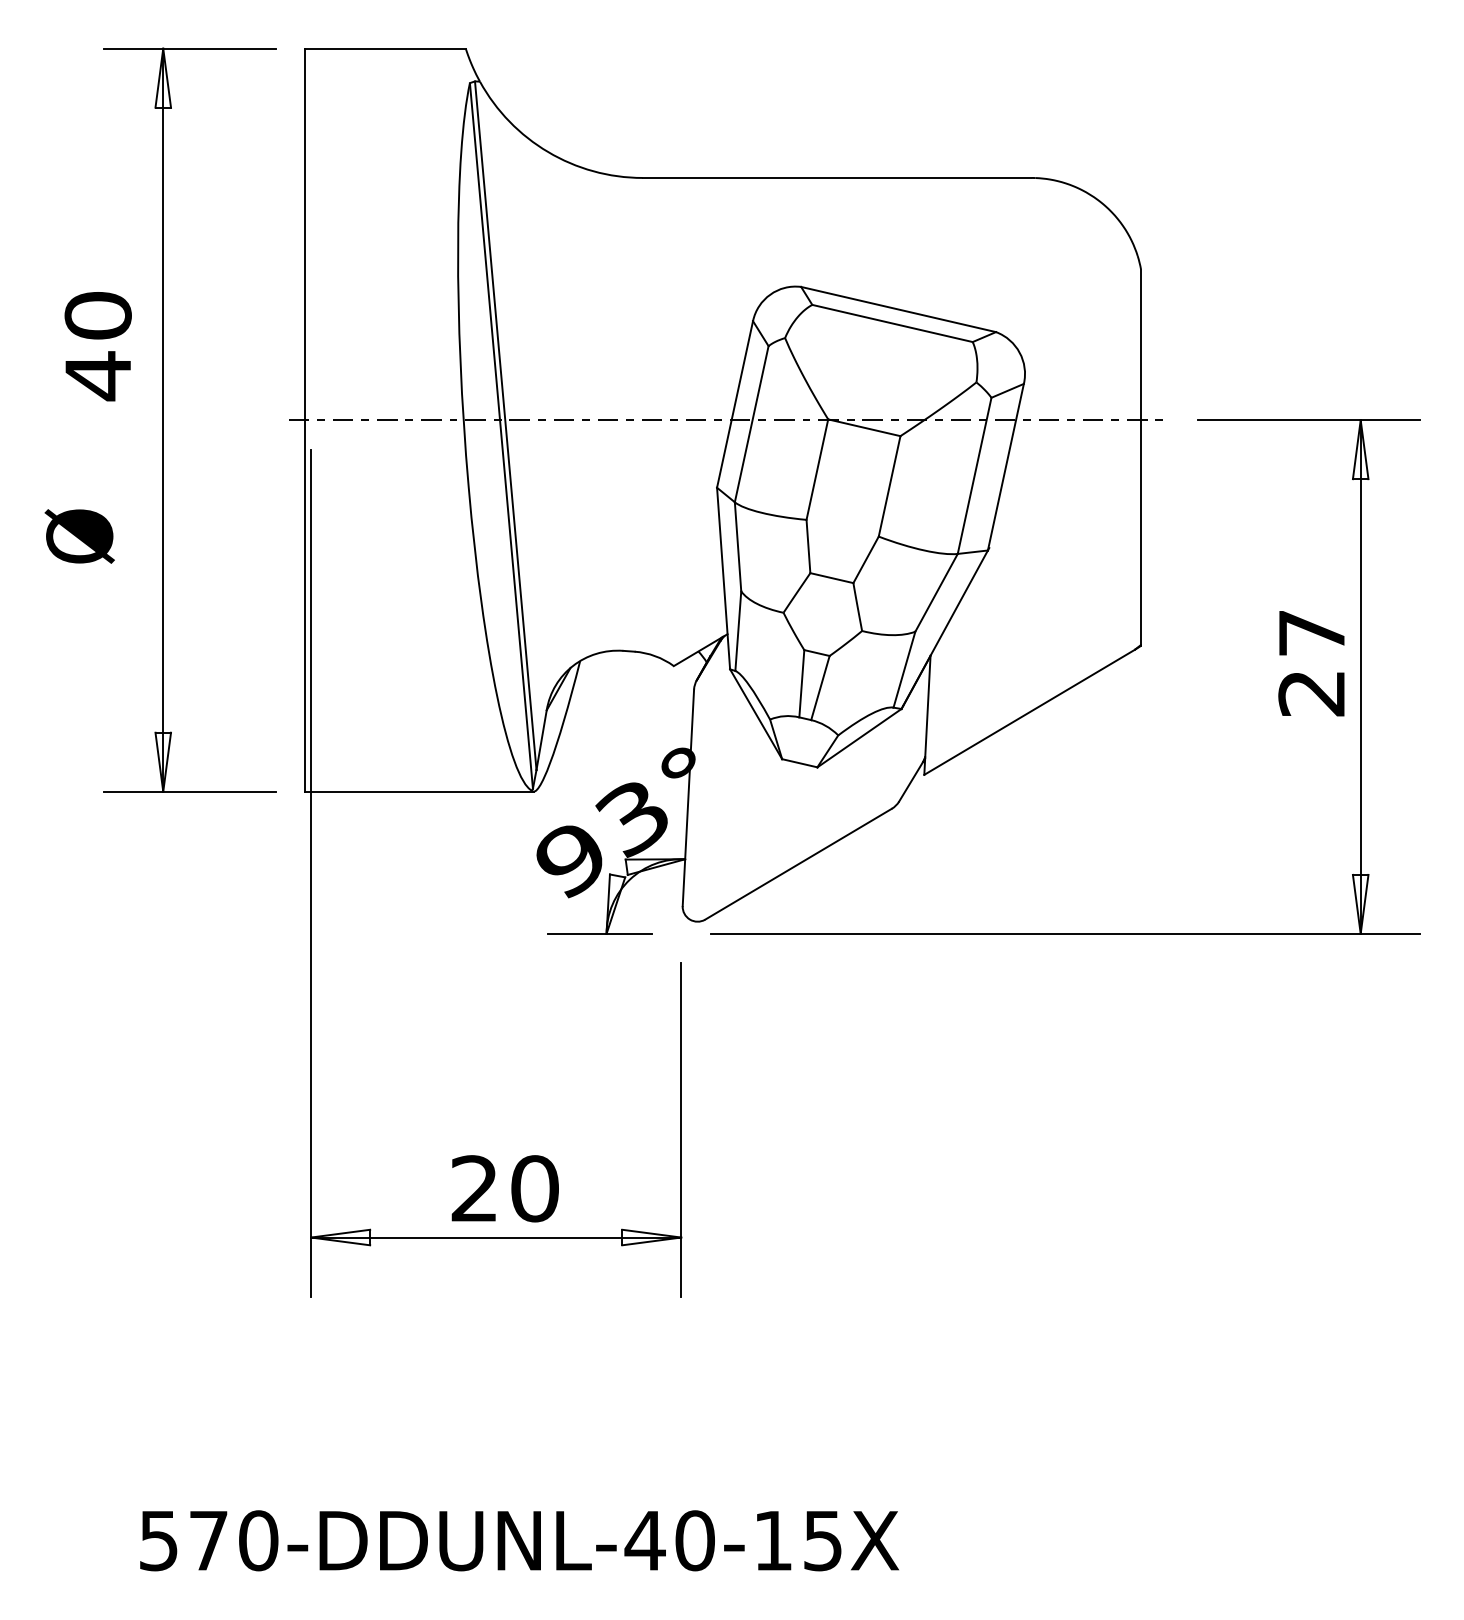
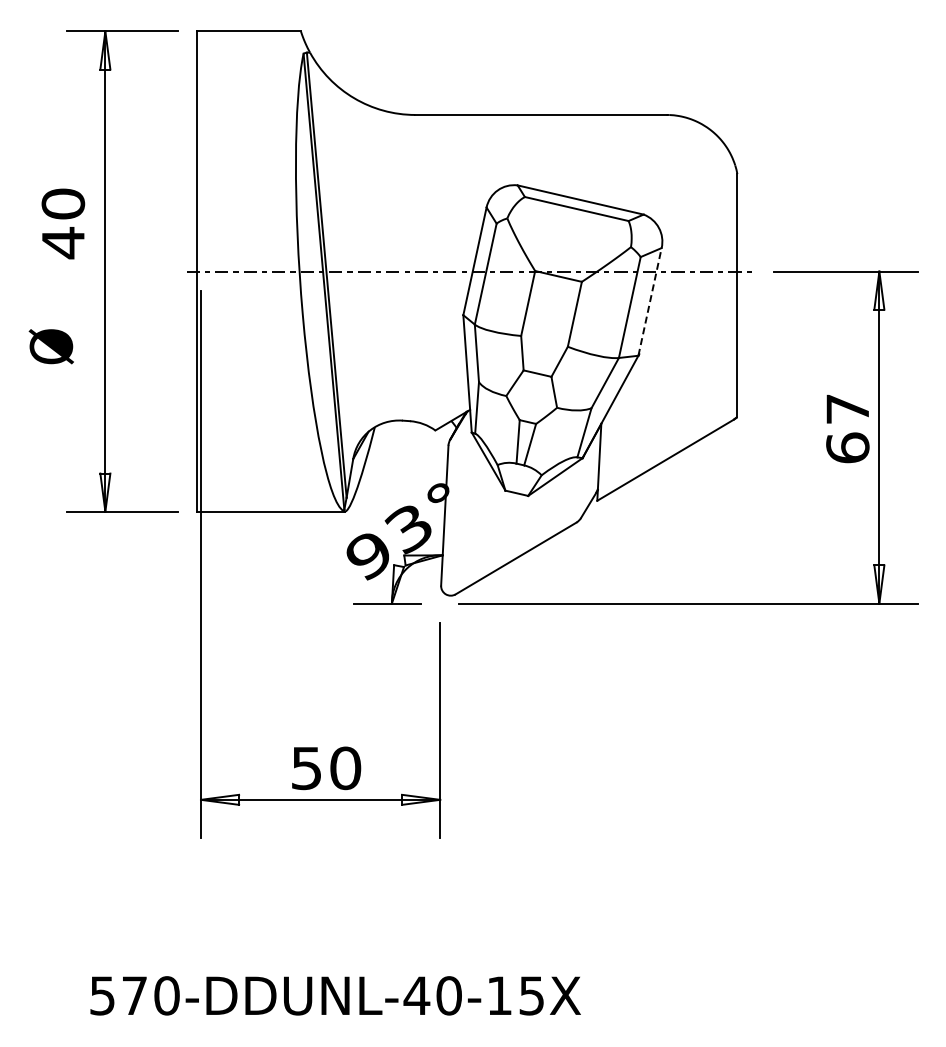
line: (1006, 466) -> (650, 301), solid -> dashed
text: (1311, 692) -> (847, 447), 27 -> 67
text: (474, 1189) -> (306, 768), 20 -> 50

